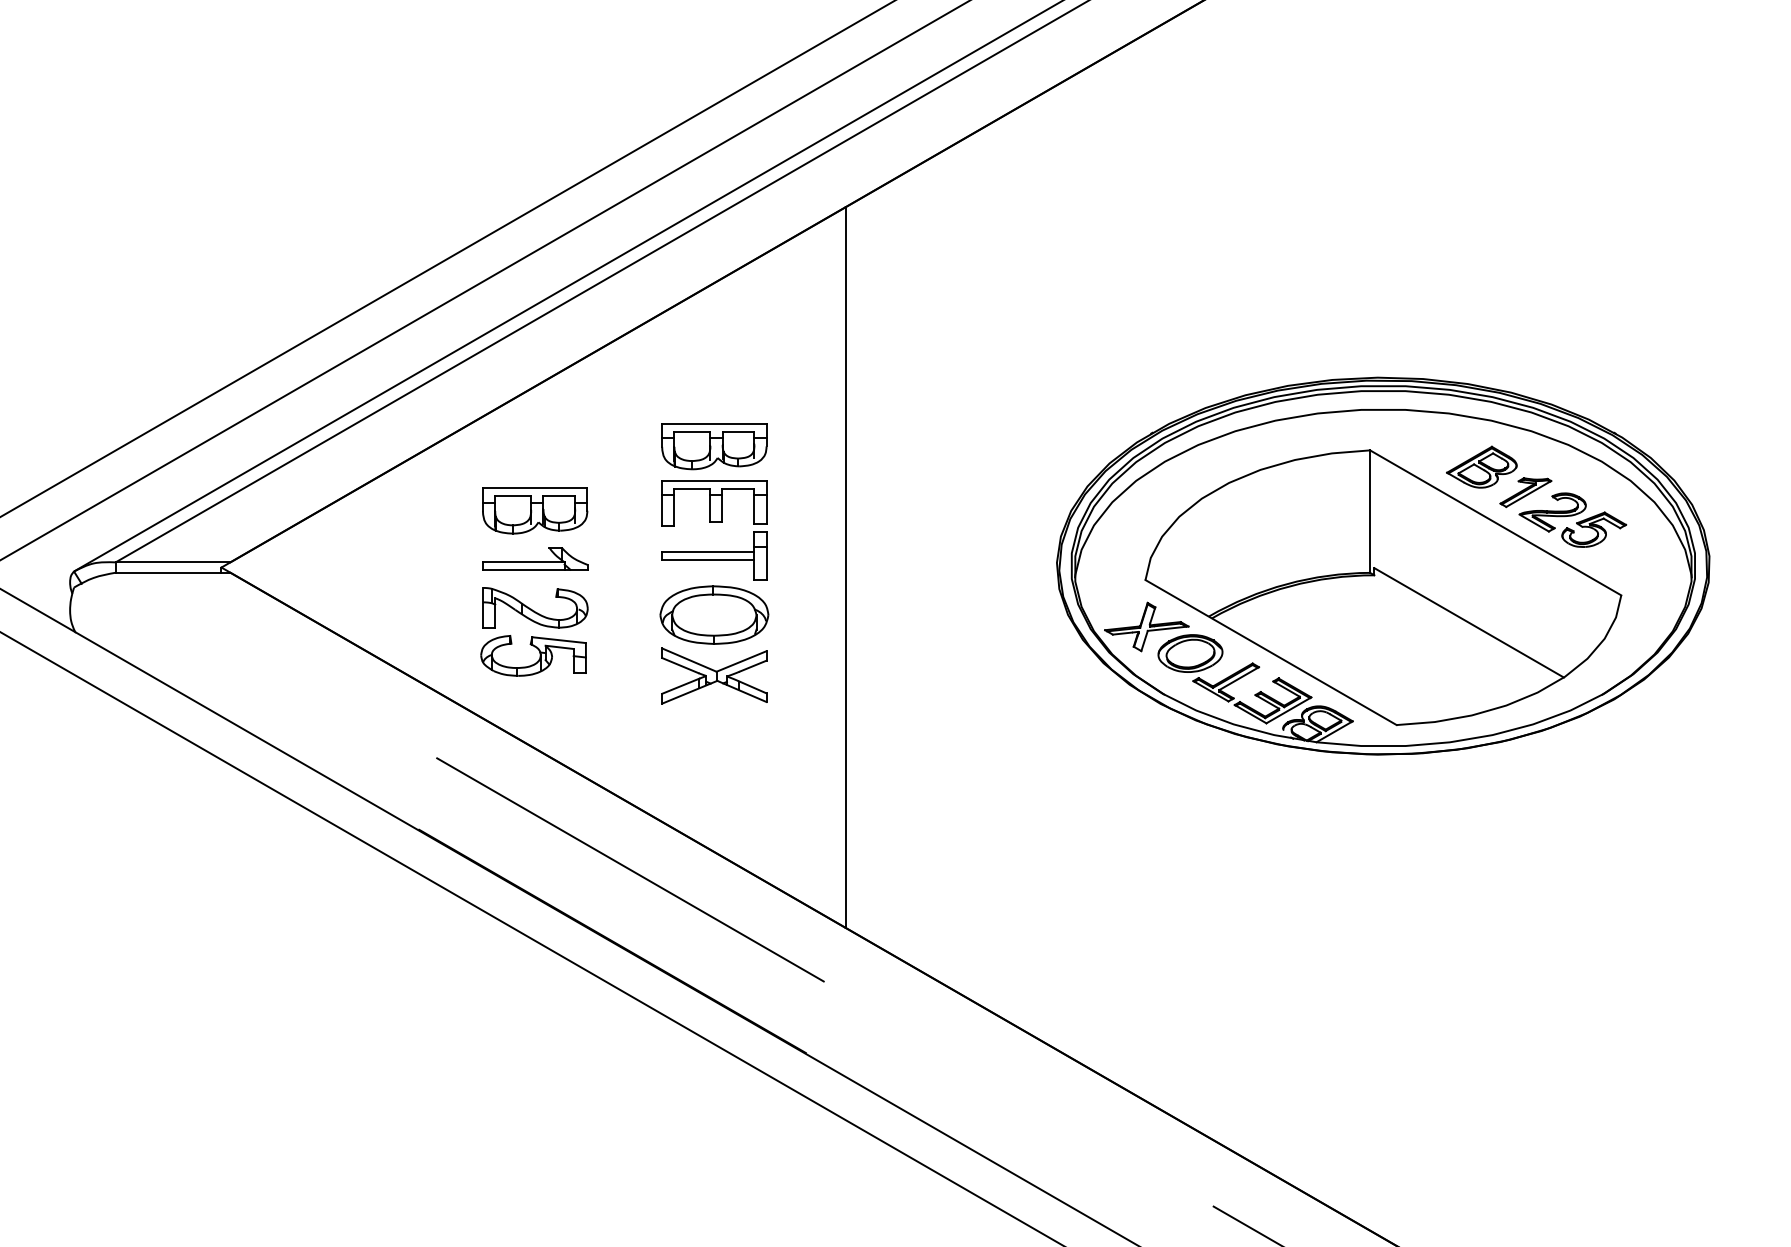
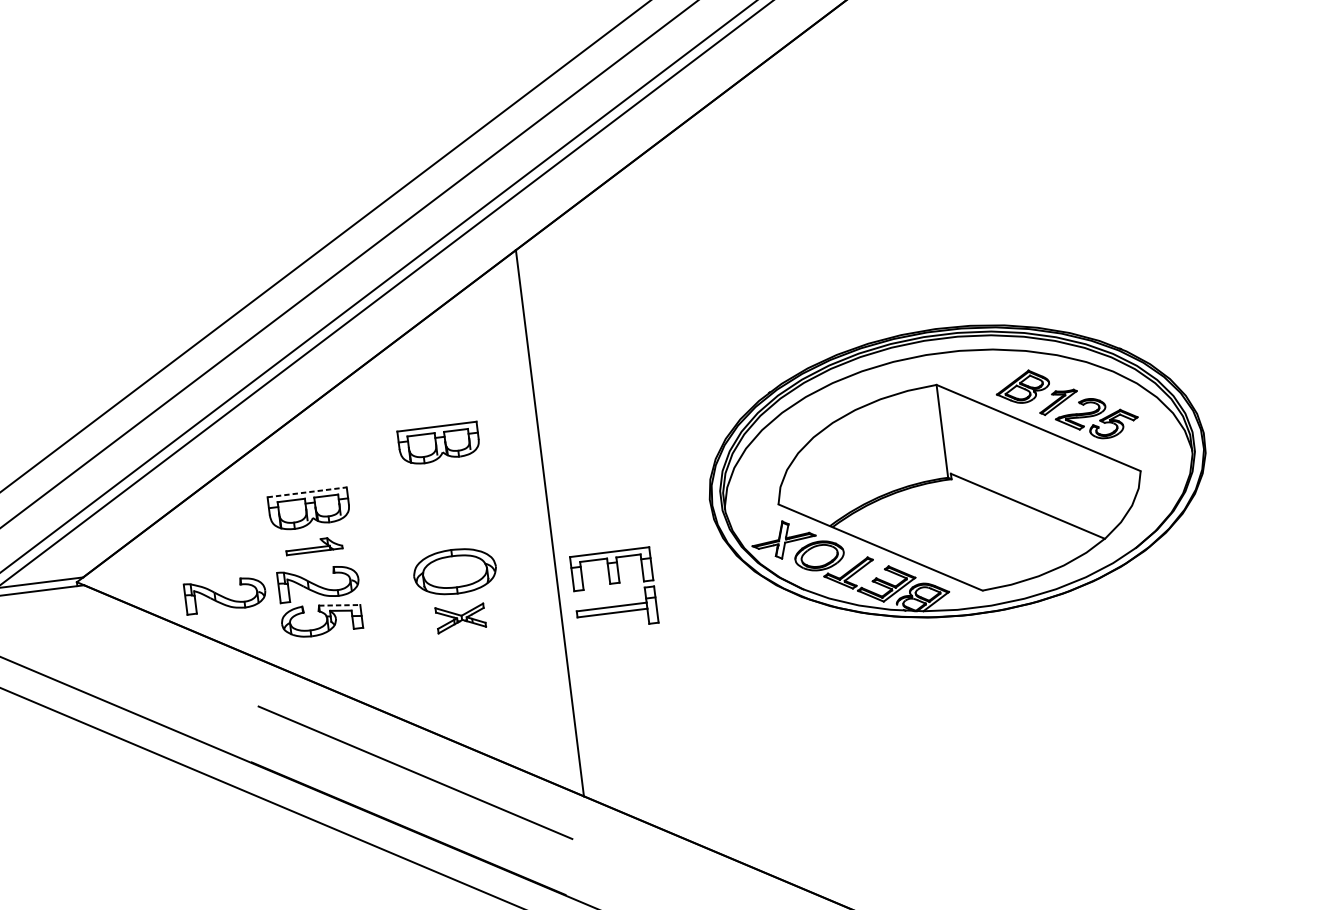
line: (535, 488) -> (307, 492), solid -> dashed
part: (714, 522) -> (613, 583), moved
part: (535, 558) -> (314, 545), size x0.7
part: (412, 607) -> (225, 594), added
line: (559, 640) -> (340, 605), solid -> dashed
part: (714, 675) -> (460, 617), size x0.6

